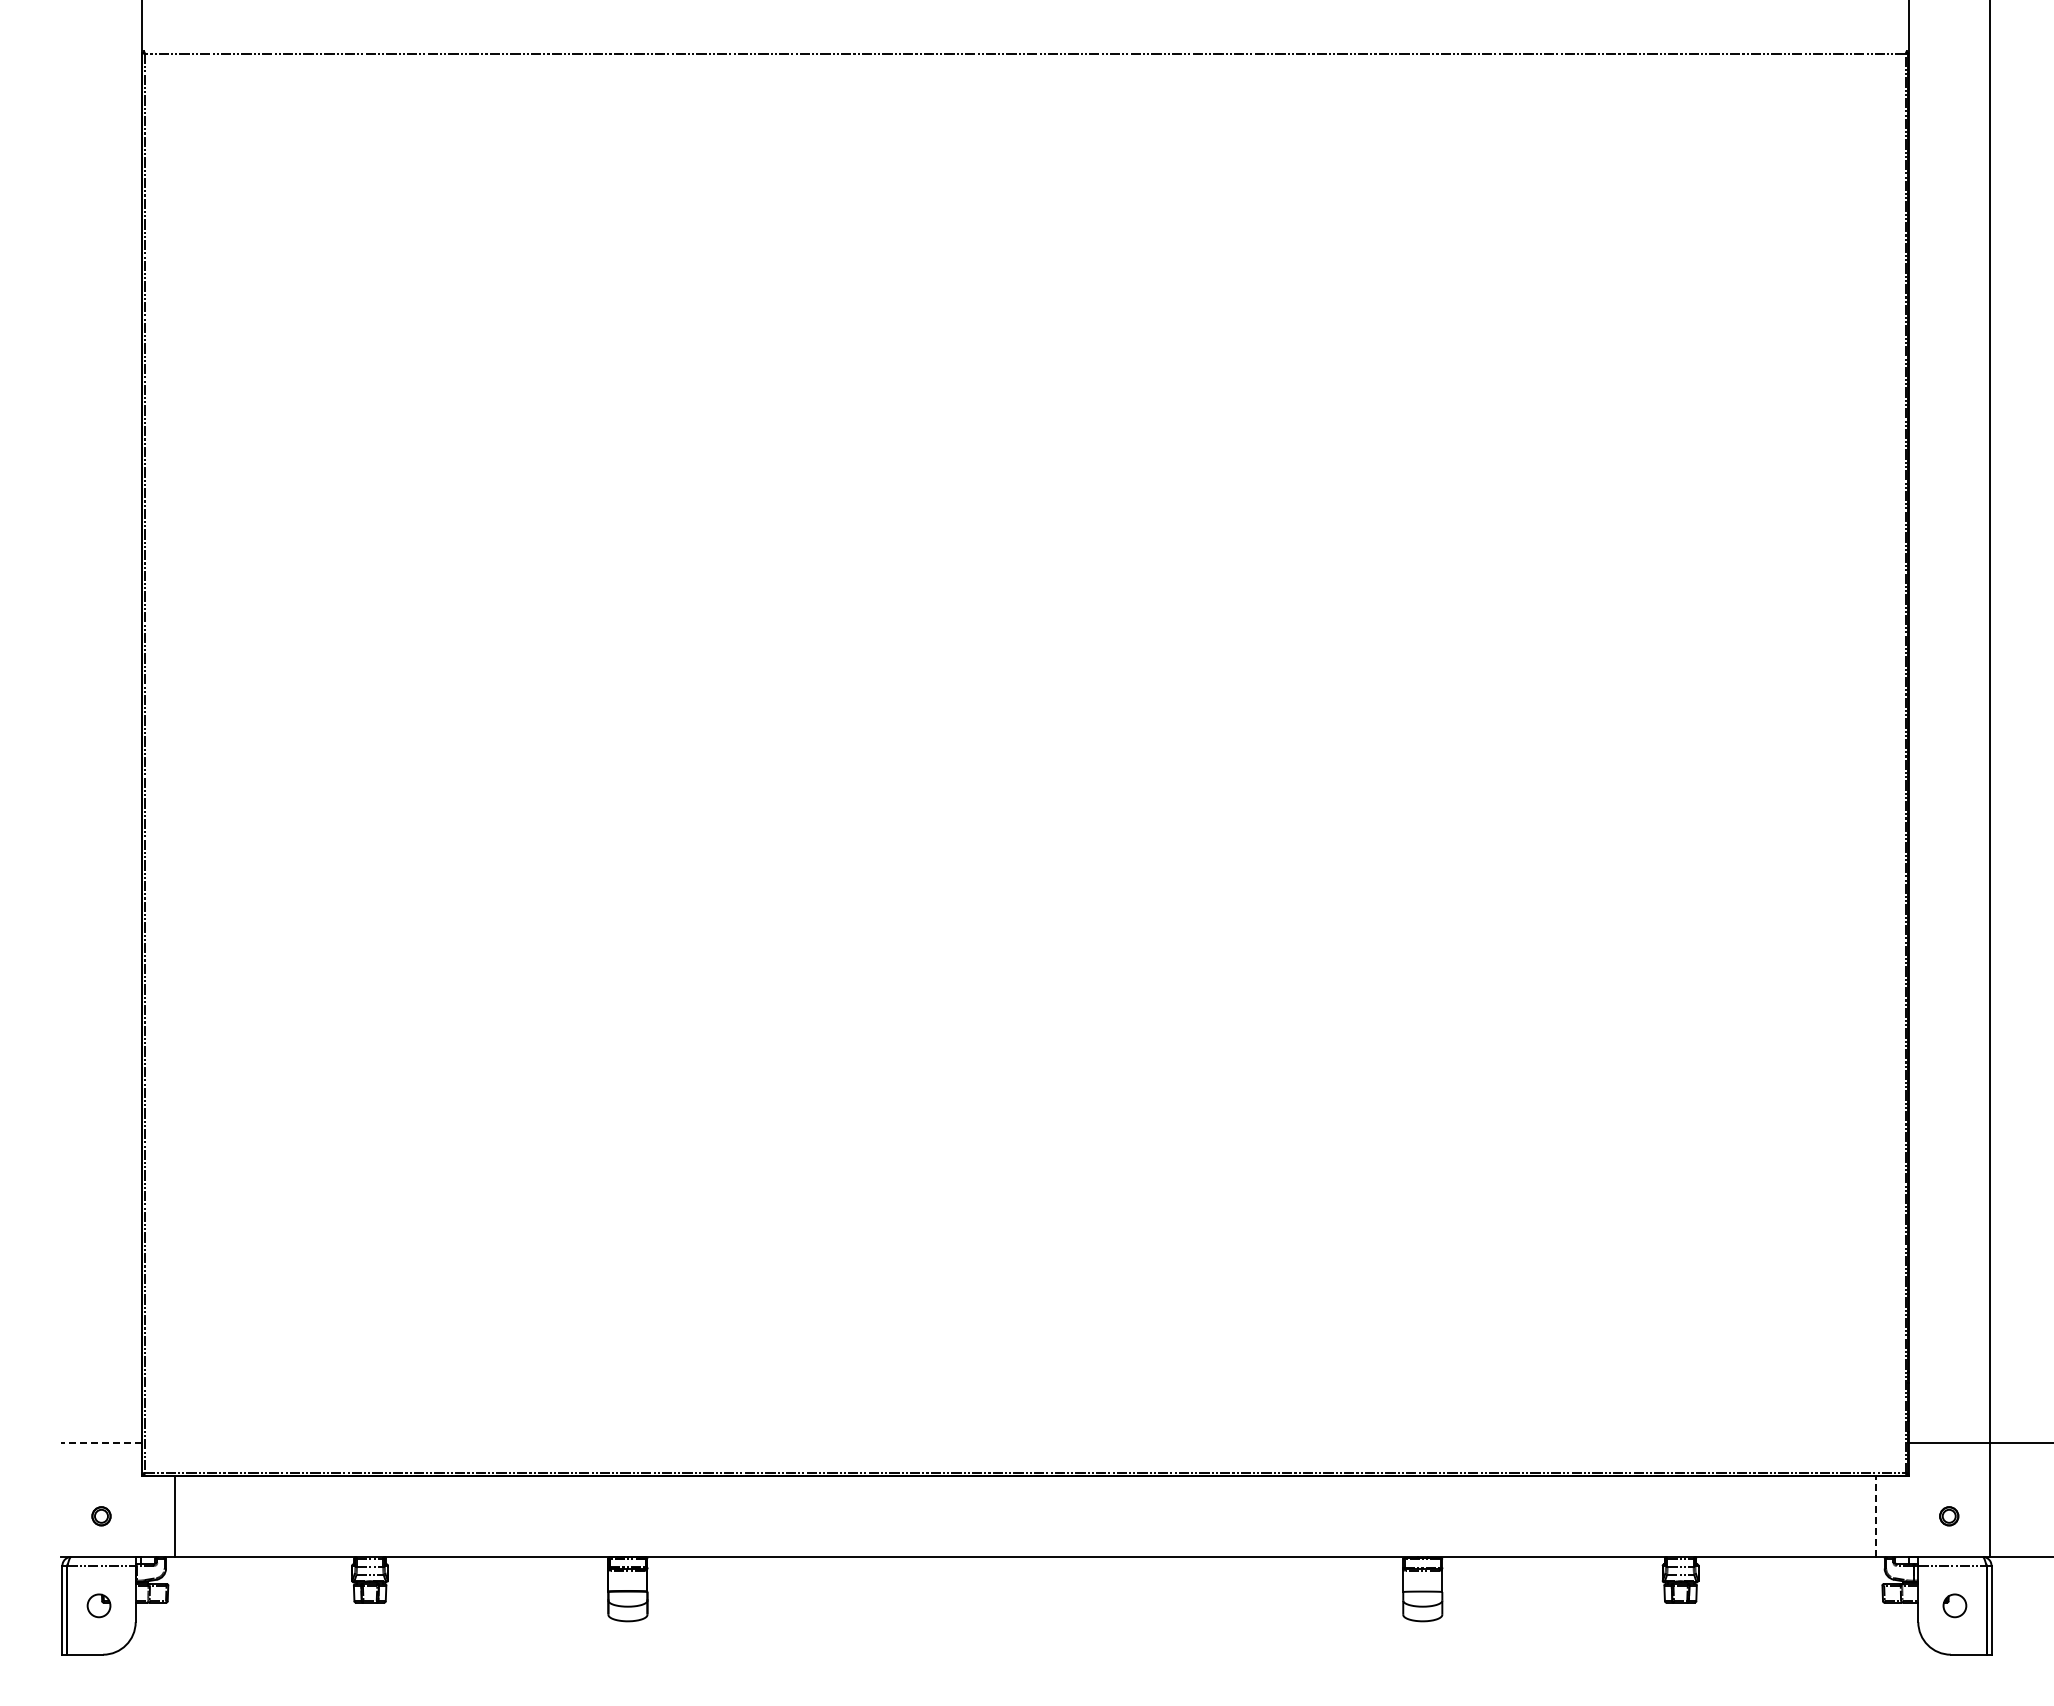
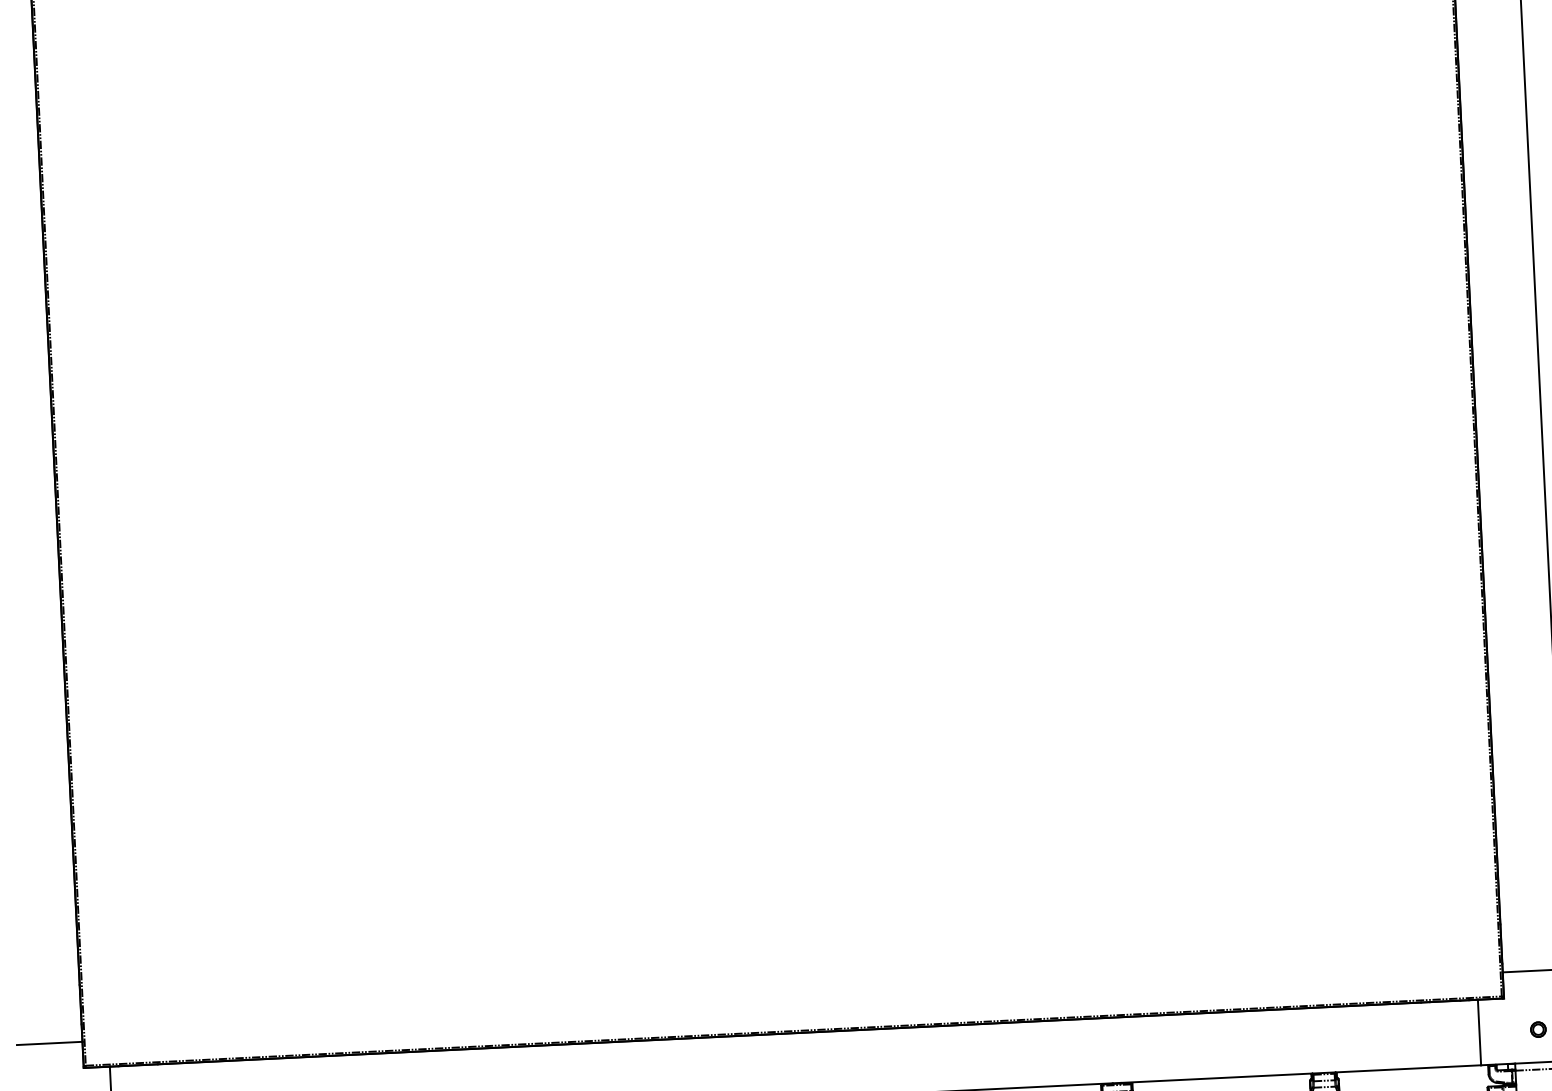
line: (101, 1443) -> (49, 1043), dashed -> solid
line: (1875, 1516) -> (1479, 1032), dashed -> solid

